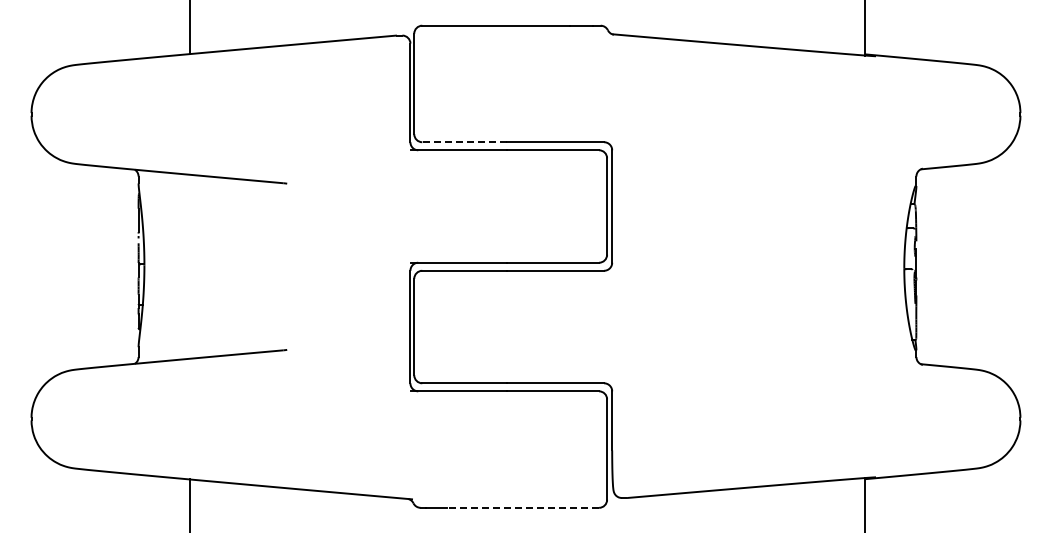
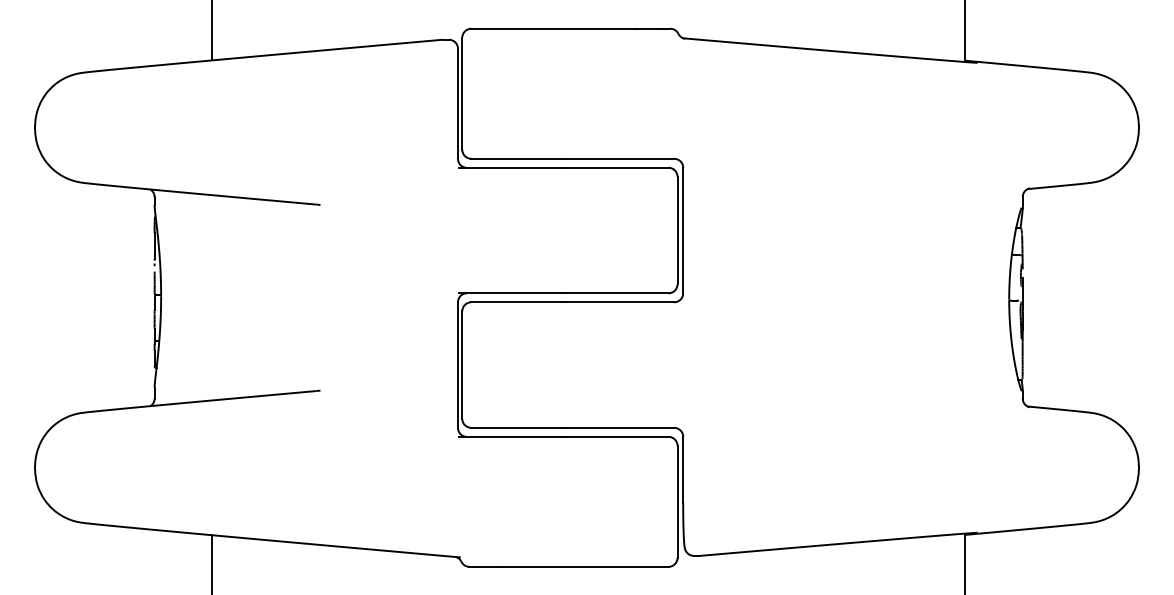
line: (464, 142) -> (518, 159), dashed -> solid
line: (522, 507) -> (583, 566), dashed -> solid

